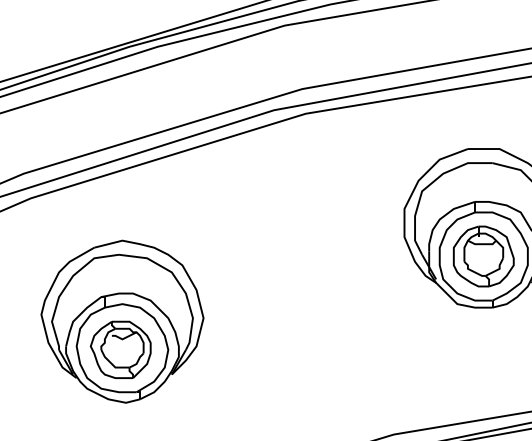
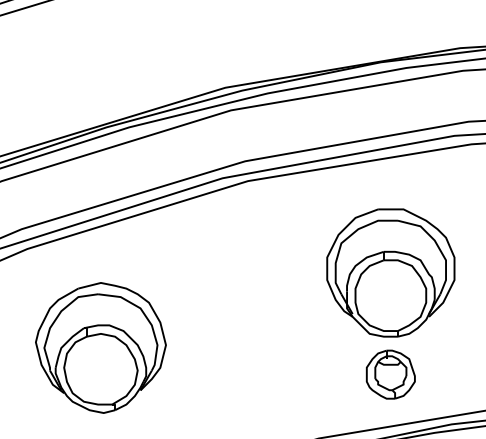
part: (483, 256) -> (390, 374), moved
part: (120, 349) -> (99, 370), removed

